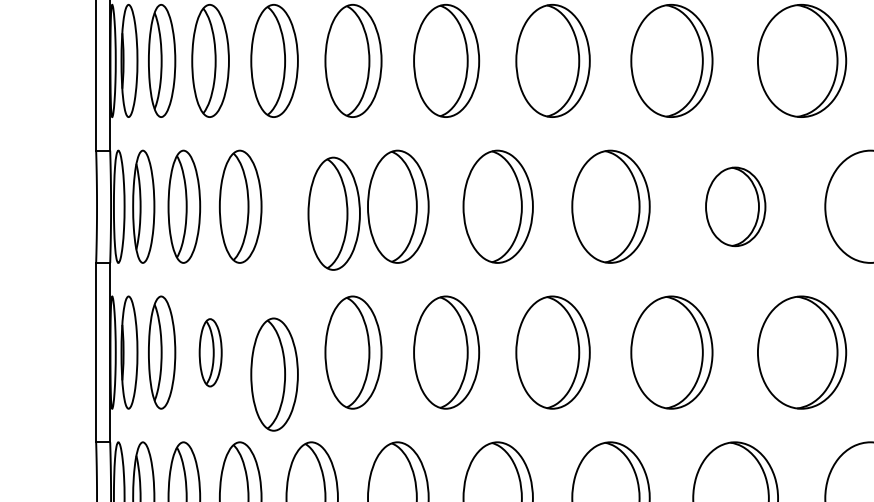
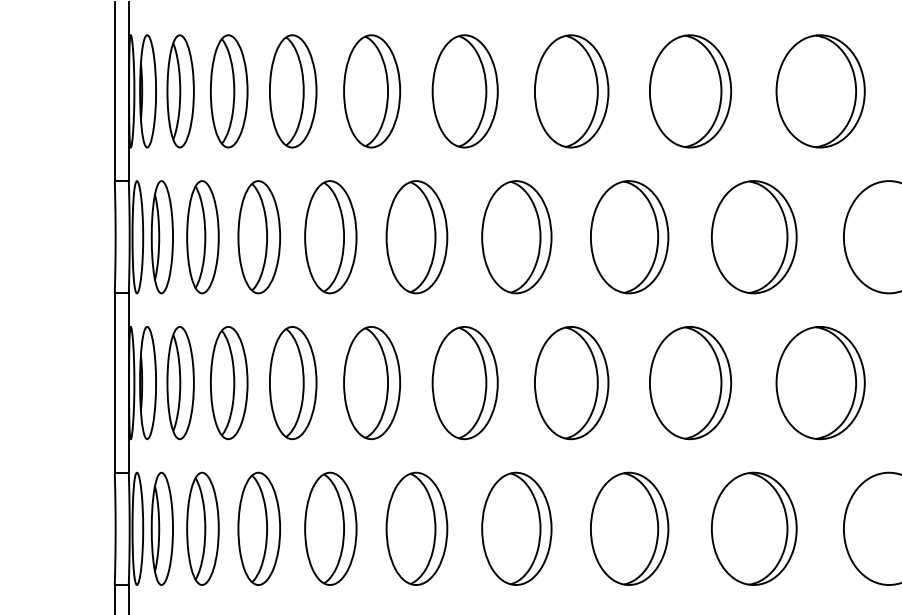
part: (735, 207) -> (754, 237), size x1.43
part: (333, 214) -> (330, 237), moved
part: (210, 353) -> (229, 383), size x1.67
part: (274, 375) -> (293, 383), moved

